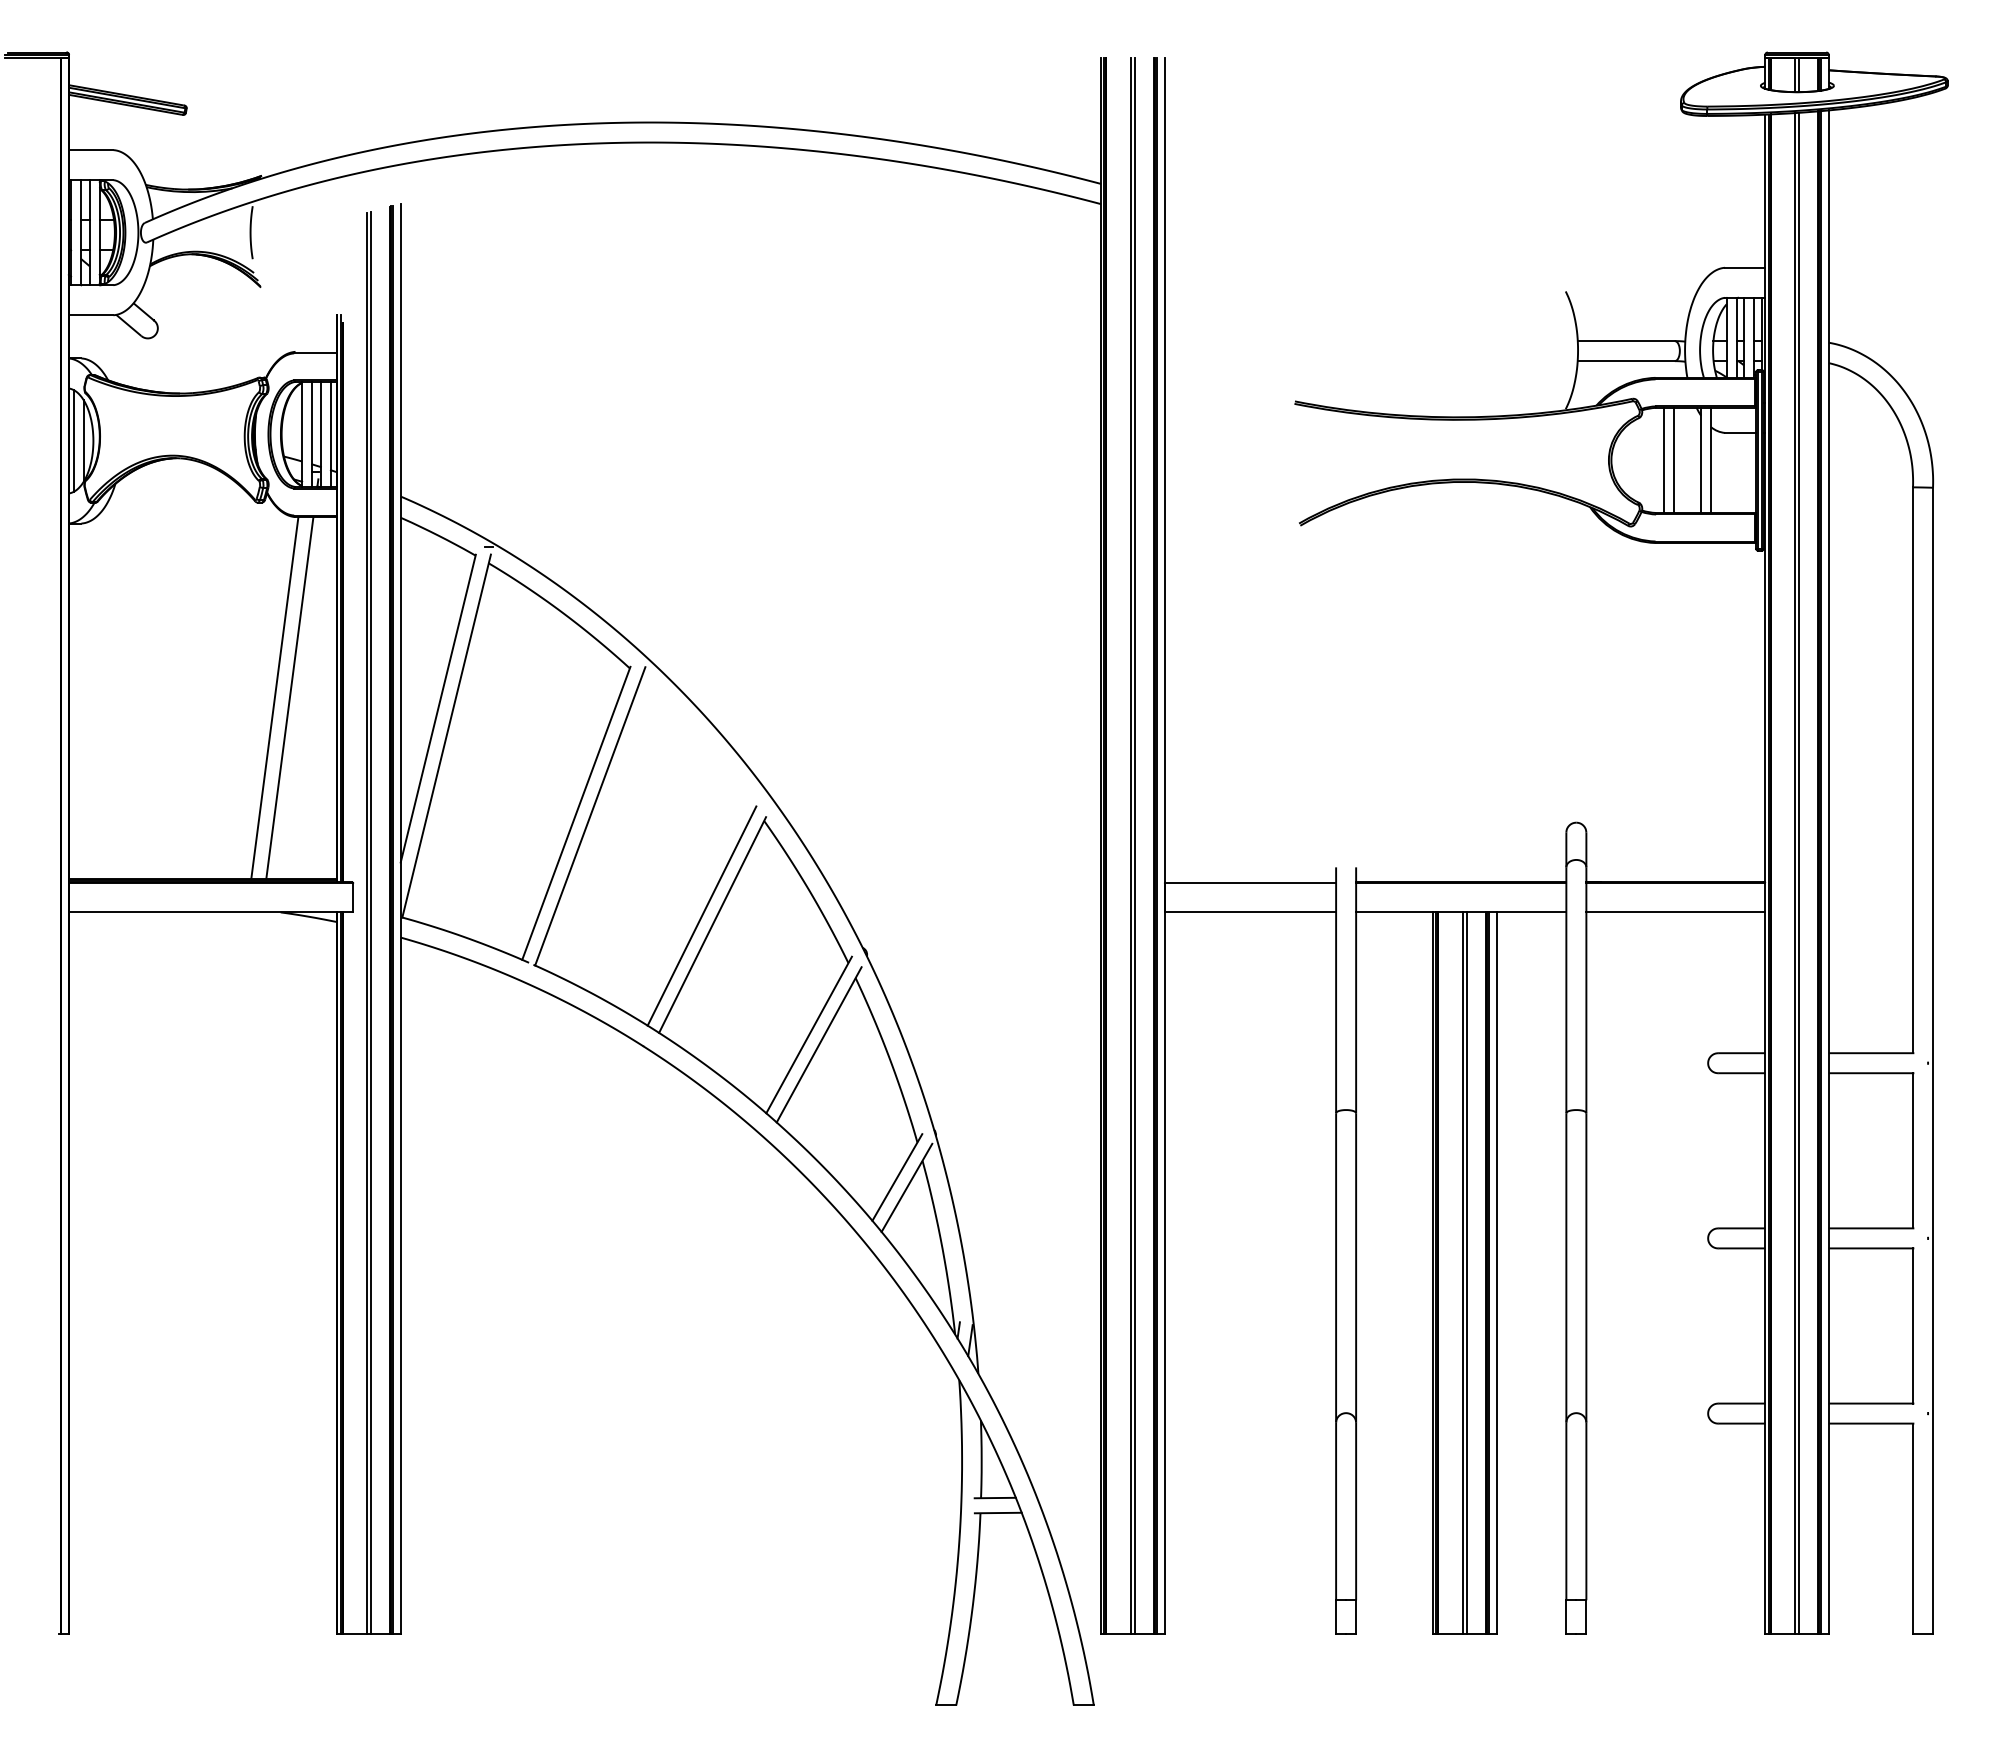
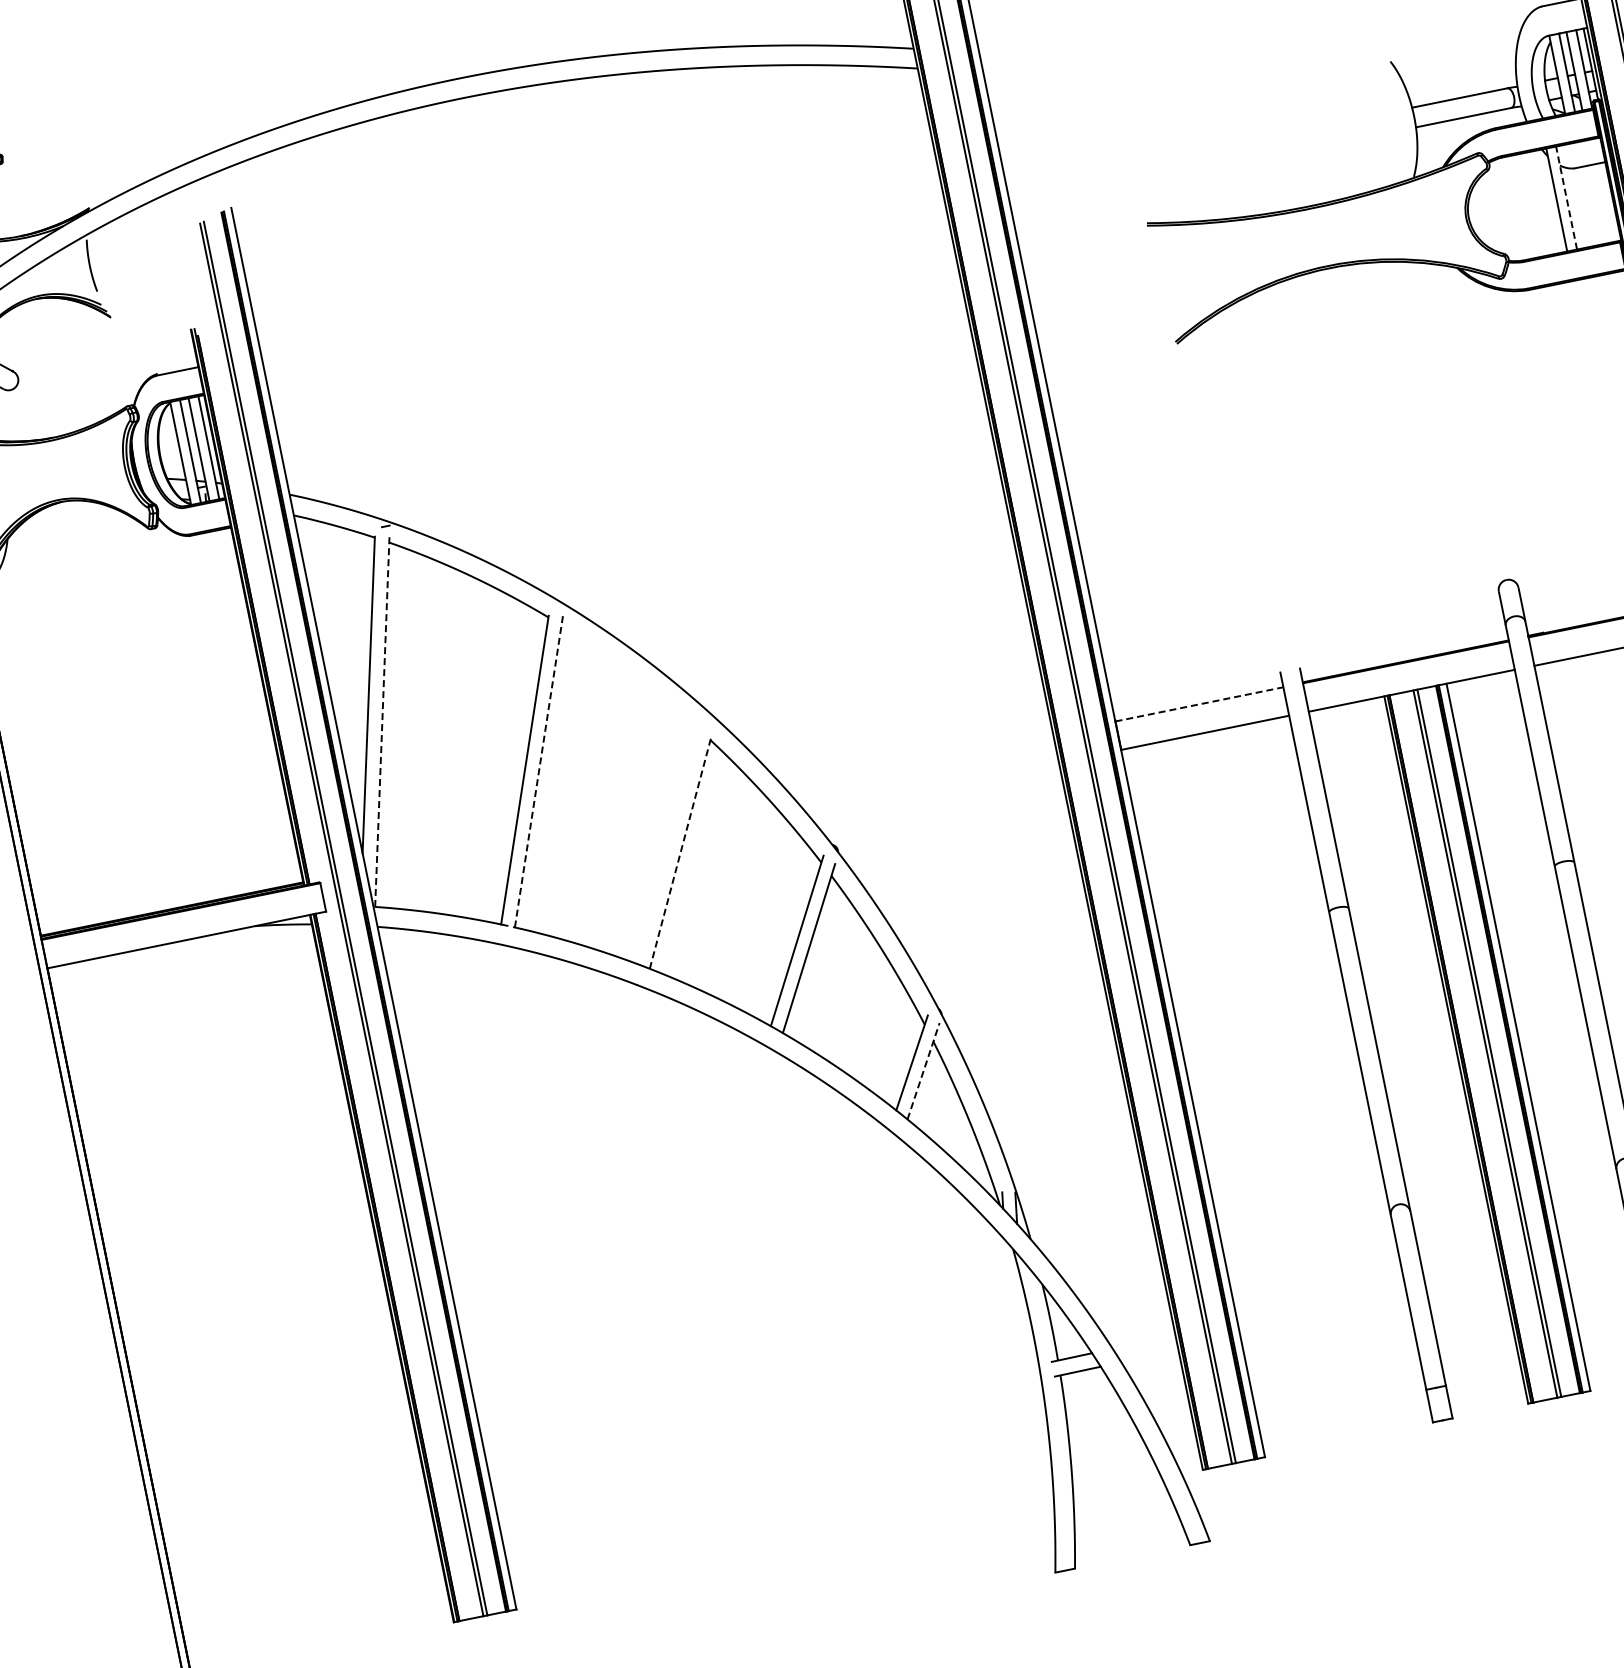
line: (1663, 459) -> (1519, 206), removed
line: (1673, 459) -> (1529, 204), removed
line: (1711, 460) -> (1566, 198), solid -> dashed
line: (274, 698) -> (206, 717), removed
line: (289, 698) -> (220, 714), removed
line: (446, 736) -> (382, 720), solid -> dashed
line: (590, 815) -> (539, 769), solid -> dashed
line: (1250, 883) -> (1199, 704), solid -> dashed
line: (701, 915) -> (667, 845), removed
line: (712, 924) -> (680, 851), solid -> dashed
line: (906, 1187) -> (923, 1070), solid -> dashed

